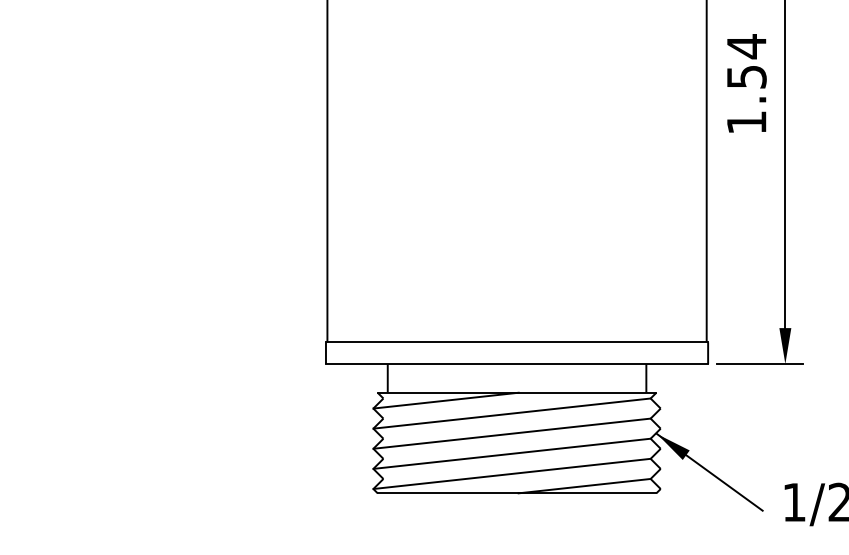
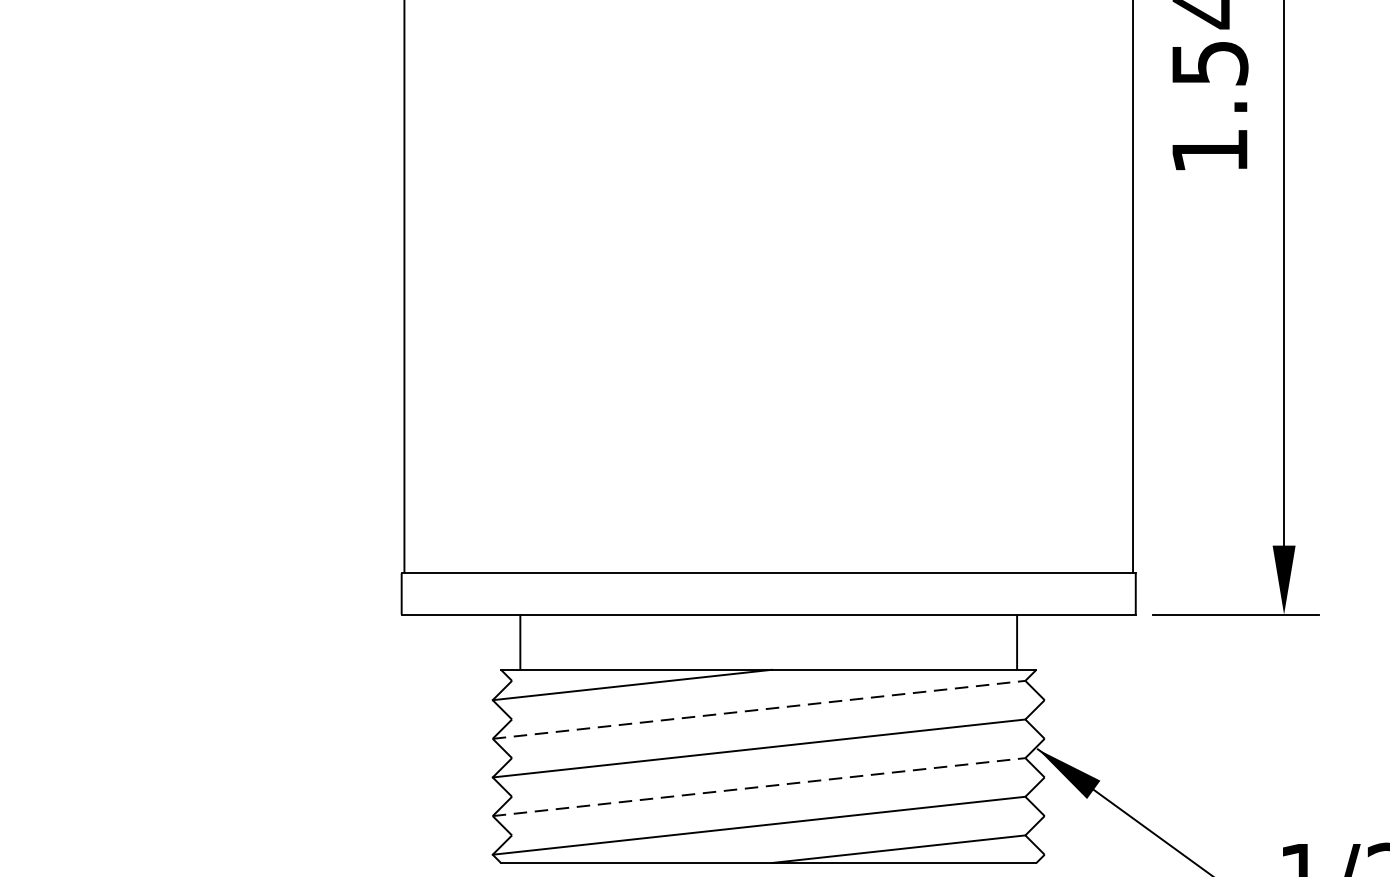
line: (512, 413) -> (759, 709), solid -> dashed
line: (512, 453) -> (759, 786), solid -> dashed

